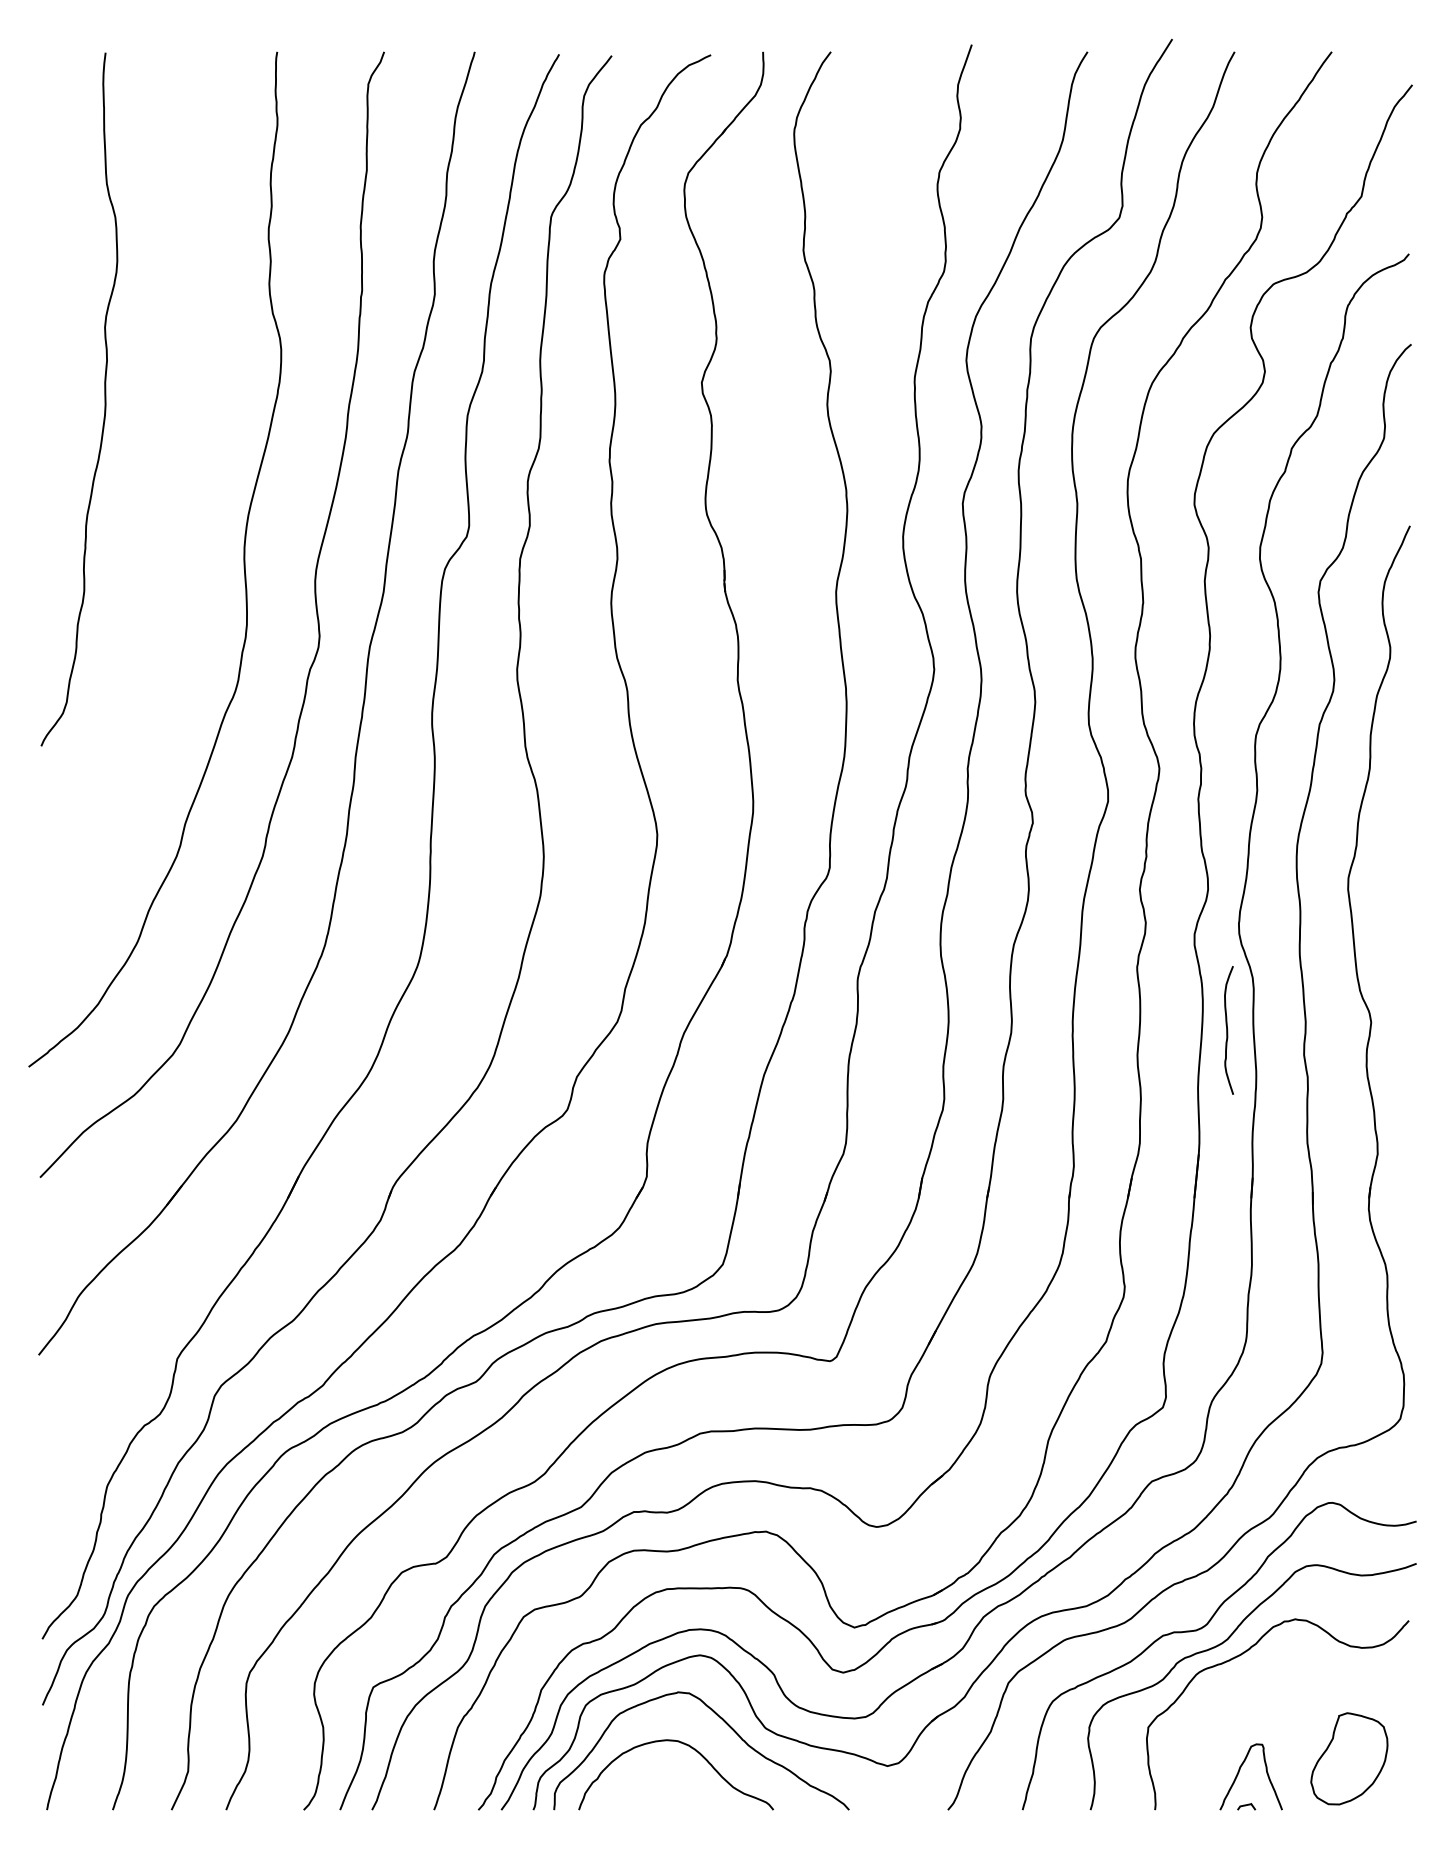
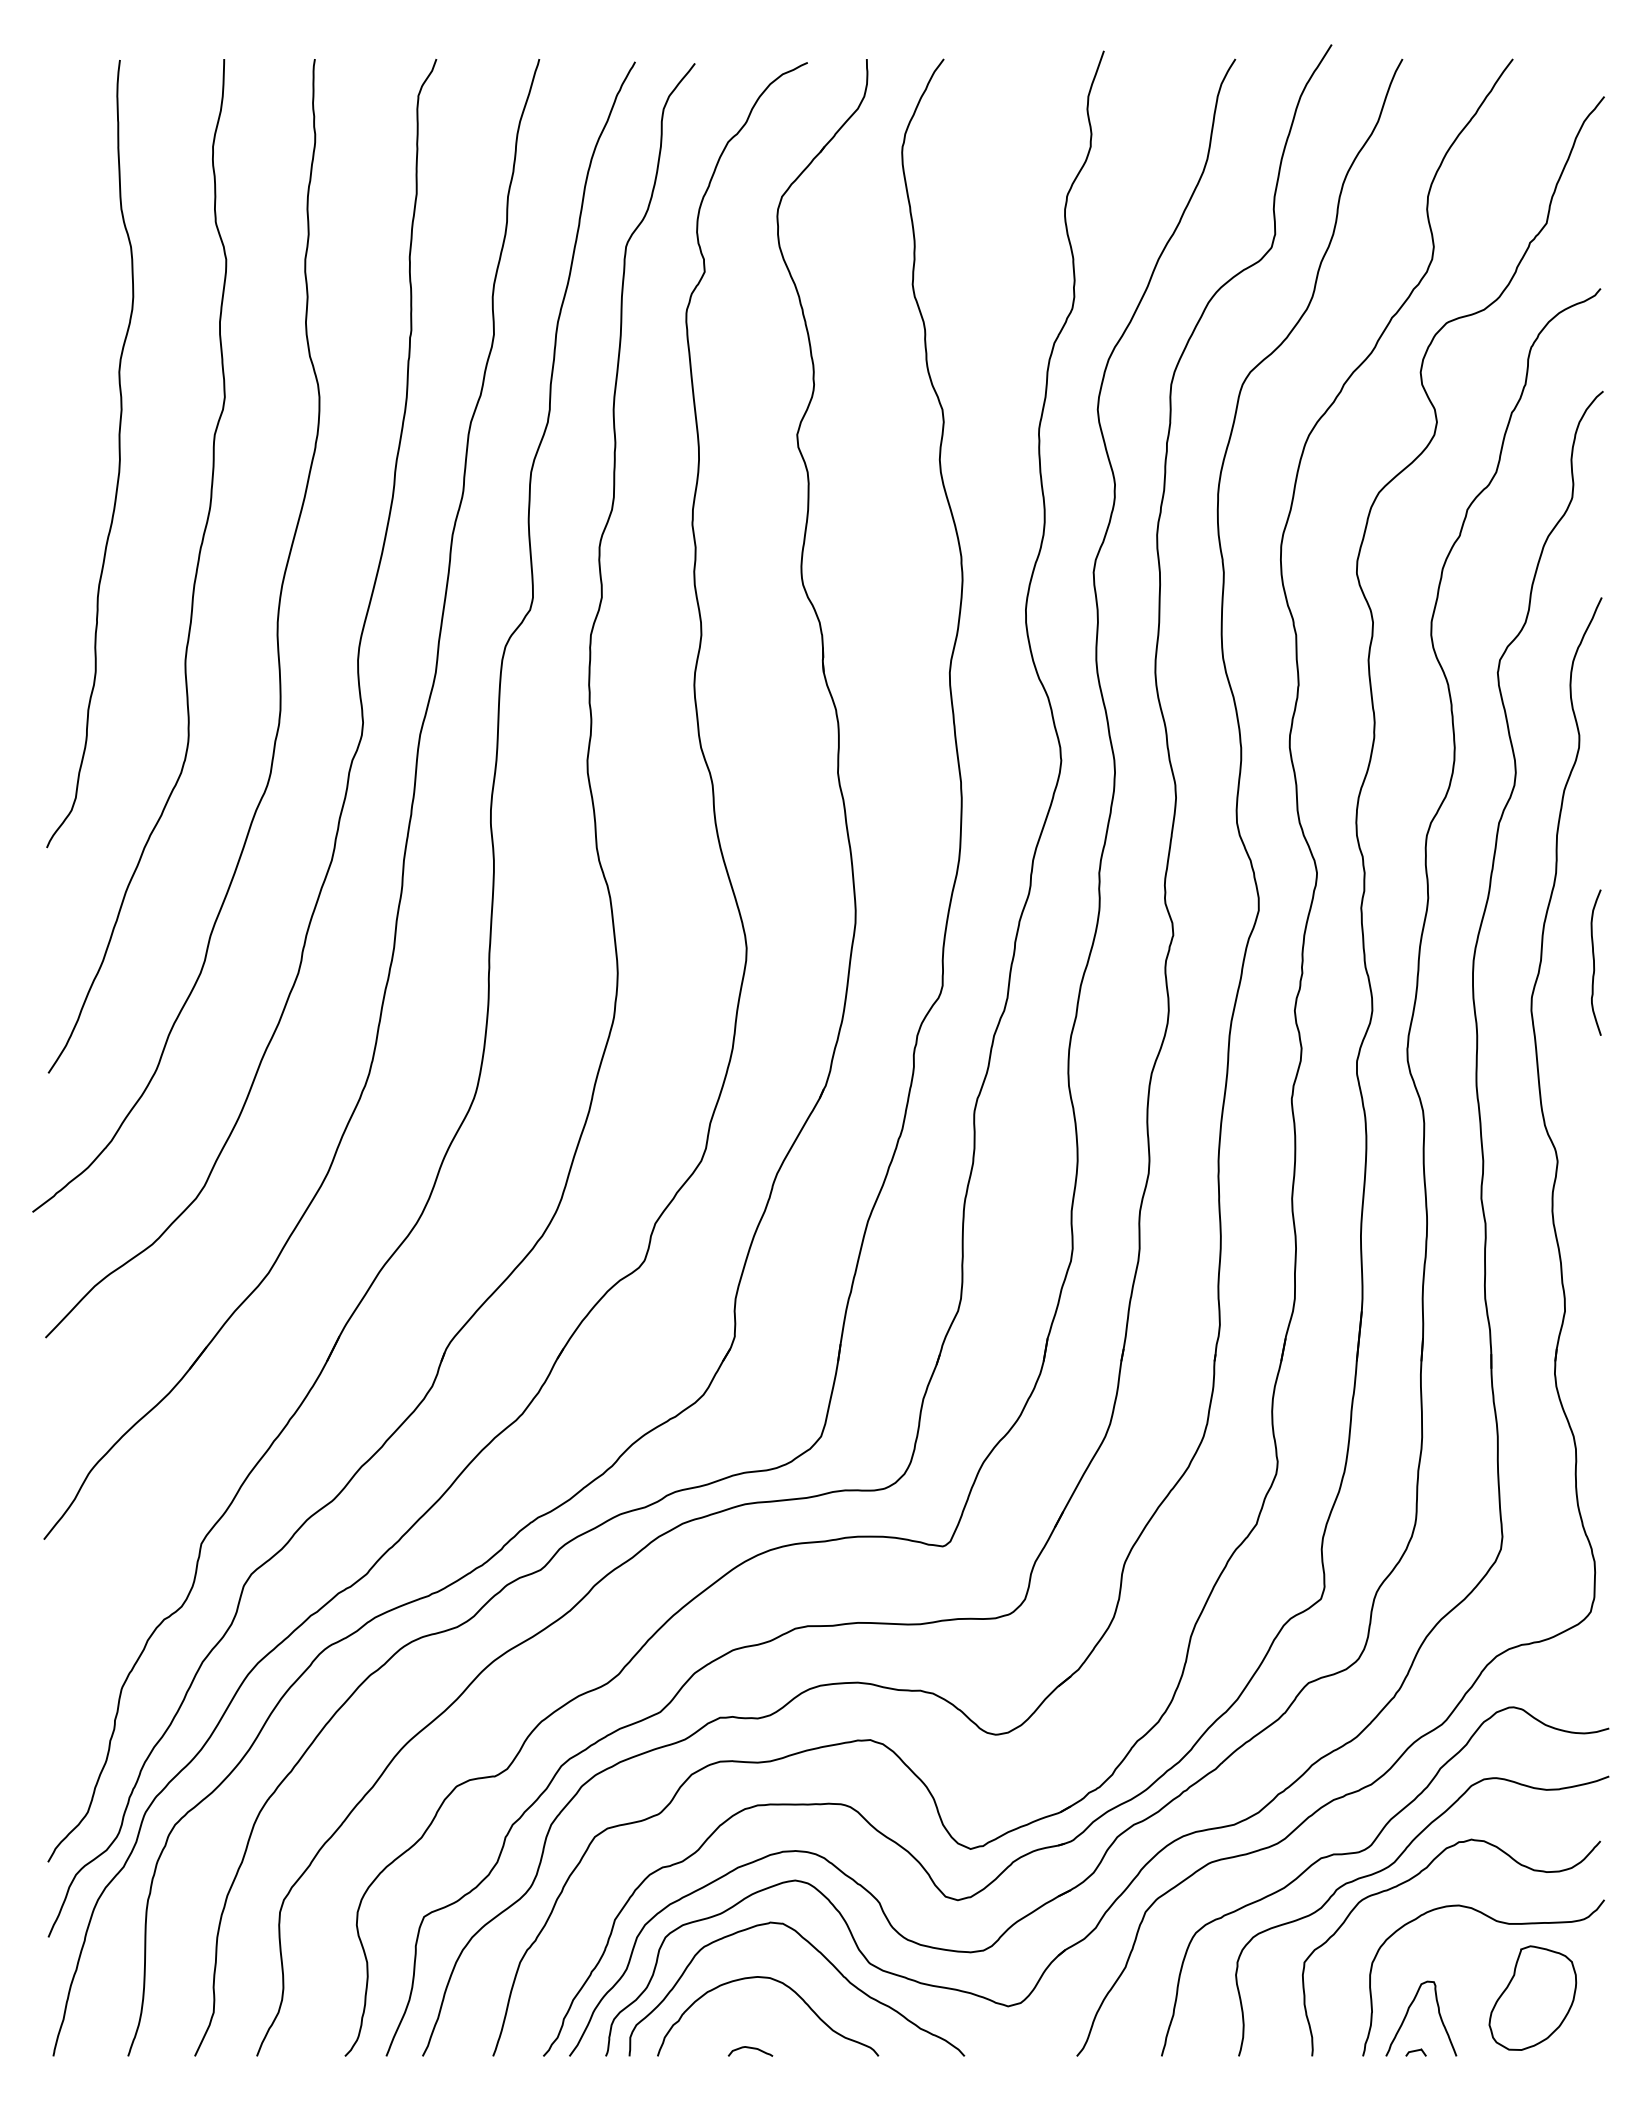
curve: (171, 508) -> (194, 577), added
curve: (1227, 1030) -> (1594, 962), moved
curve: (1318, 1692) -> (1497, 1922), added
curve: (660, 1803) -> (750, 2048), added

